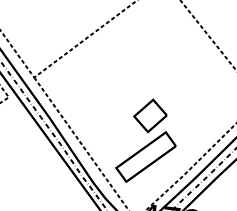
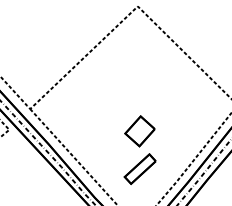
part: (145, 156) -> (139, 168), size x0.6

